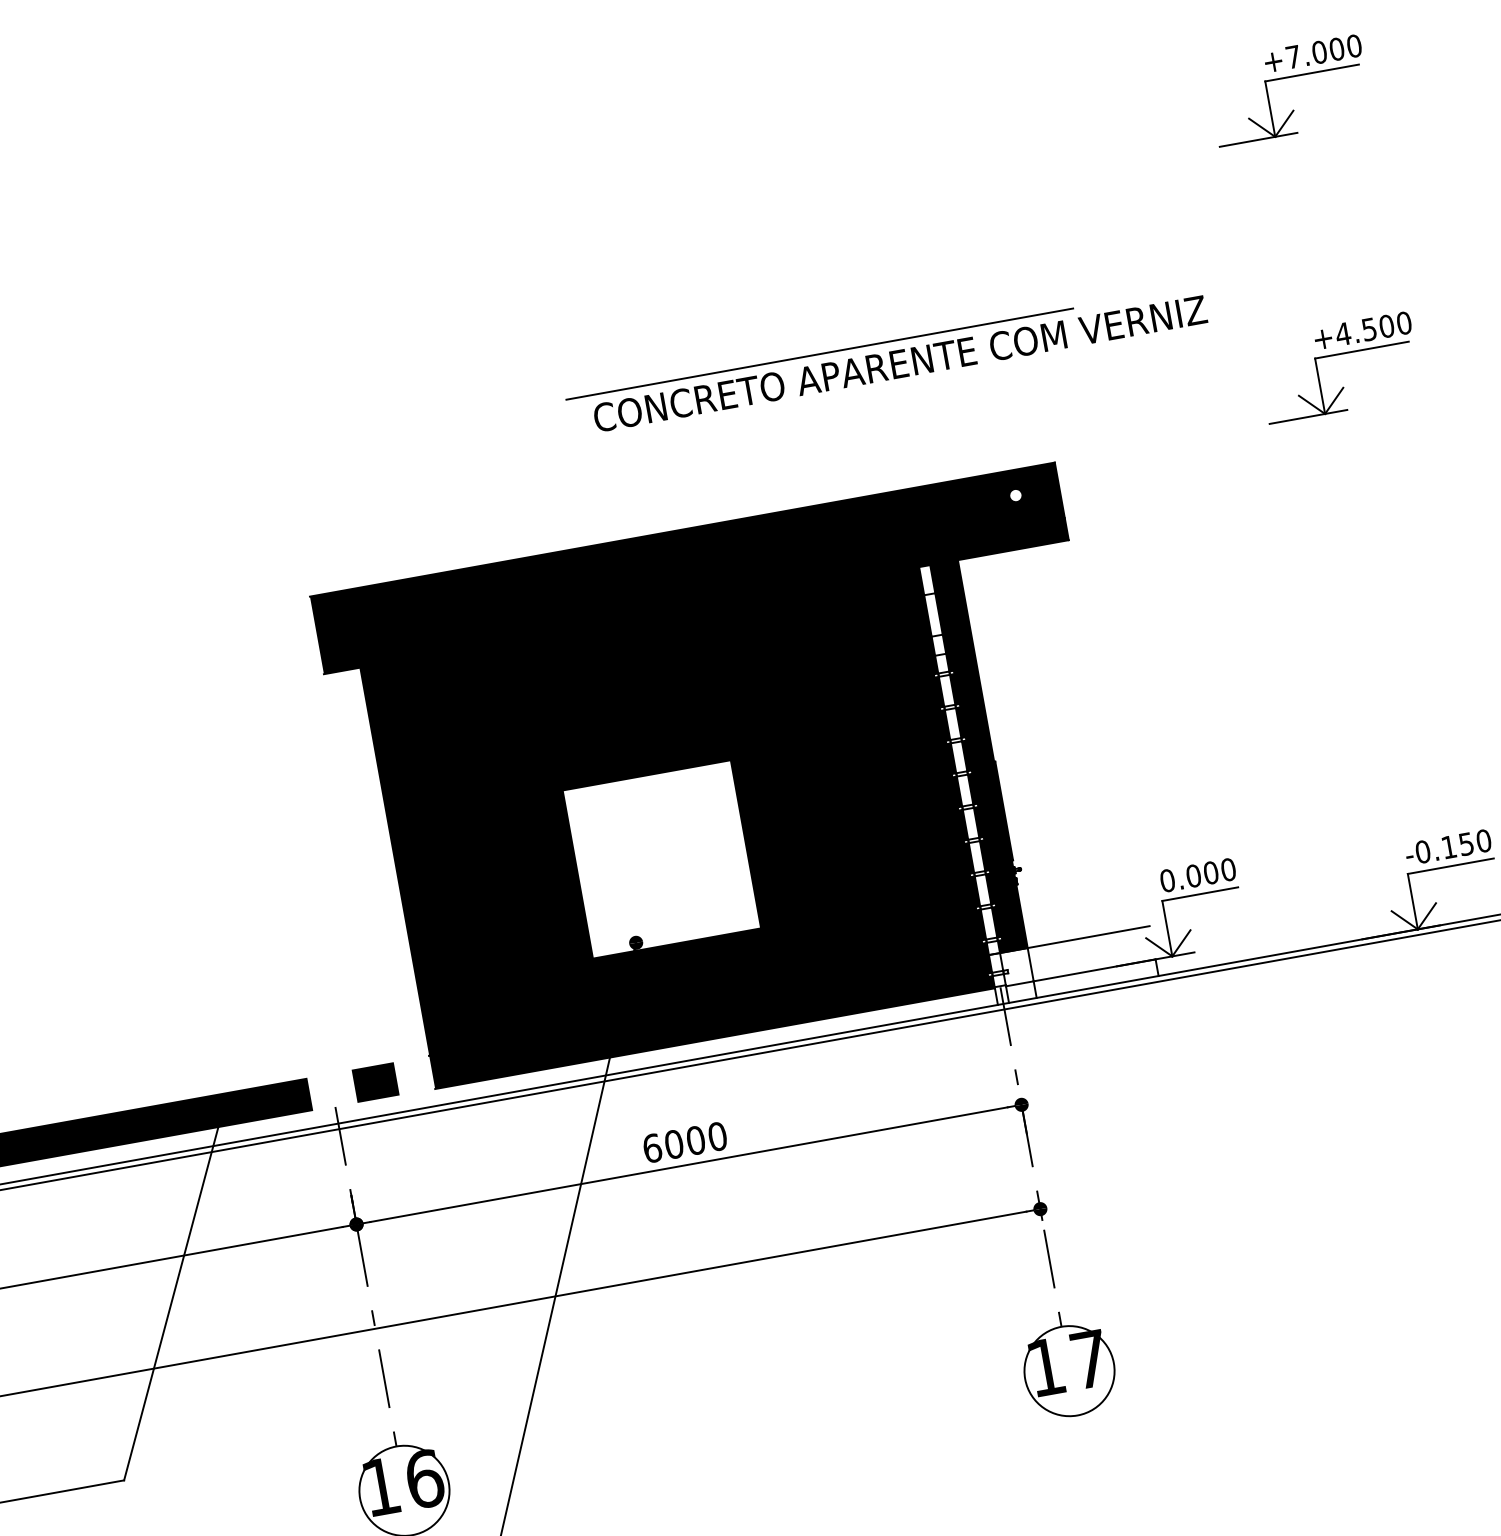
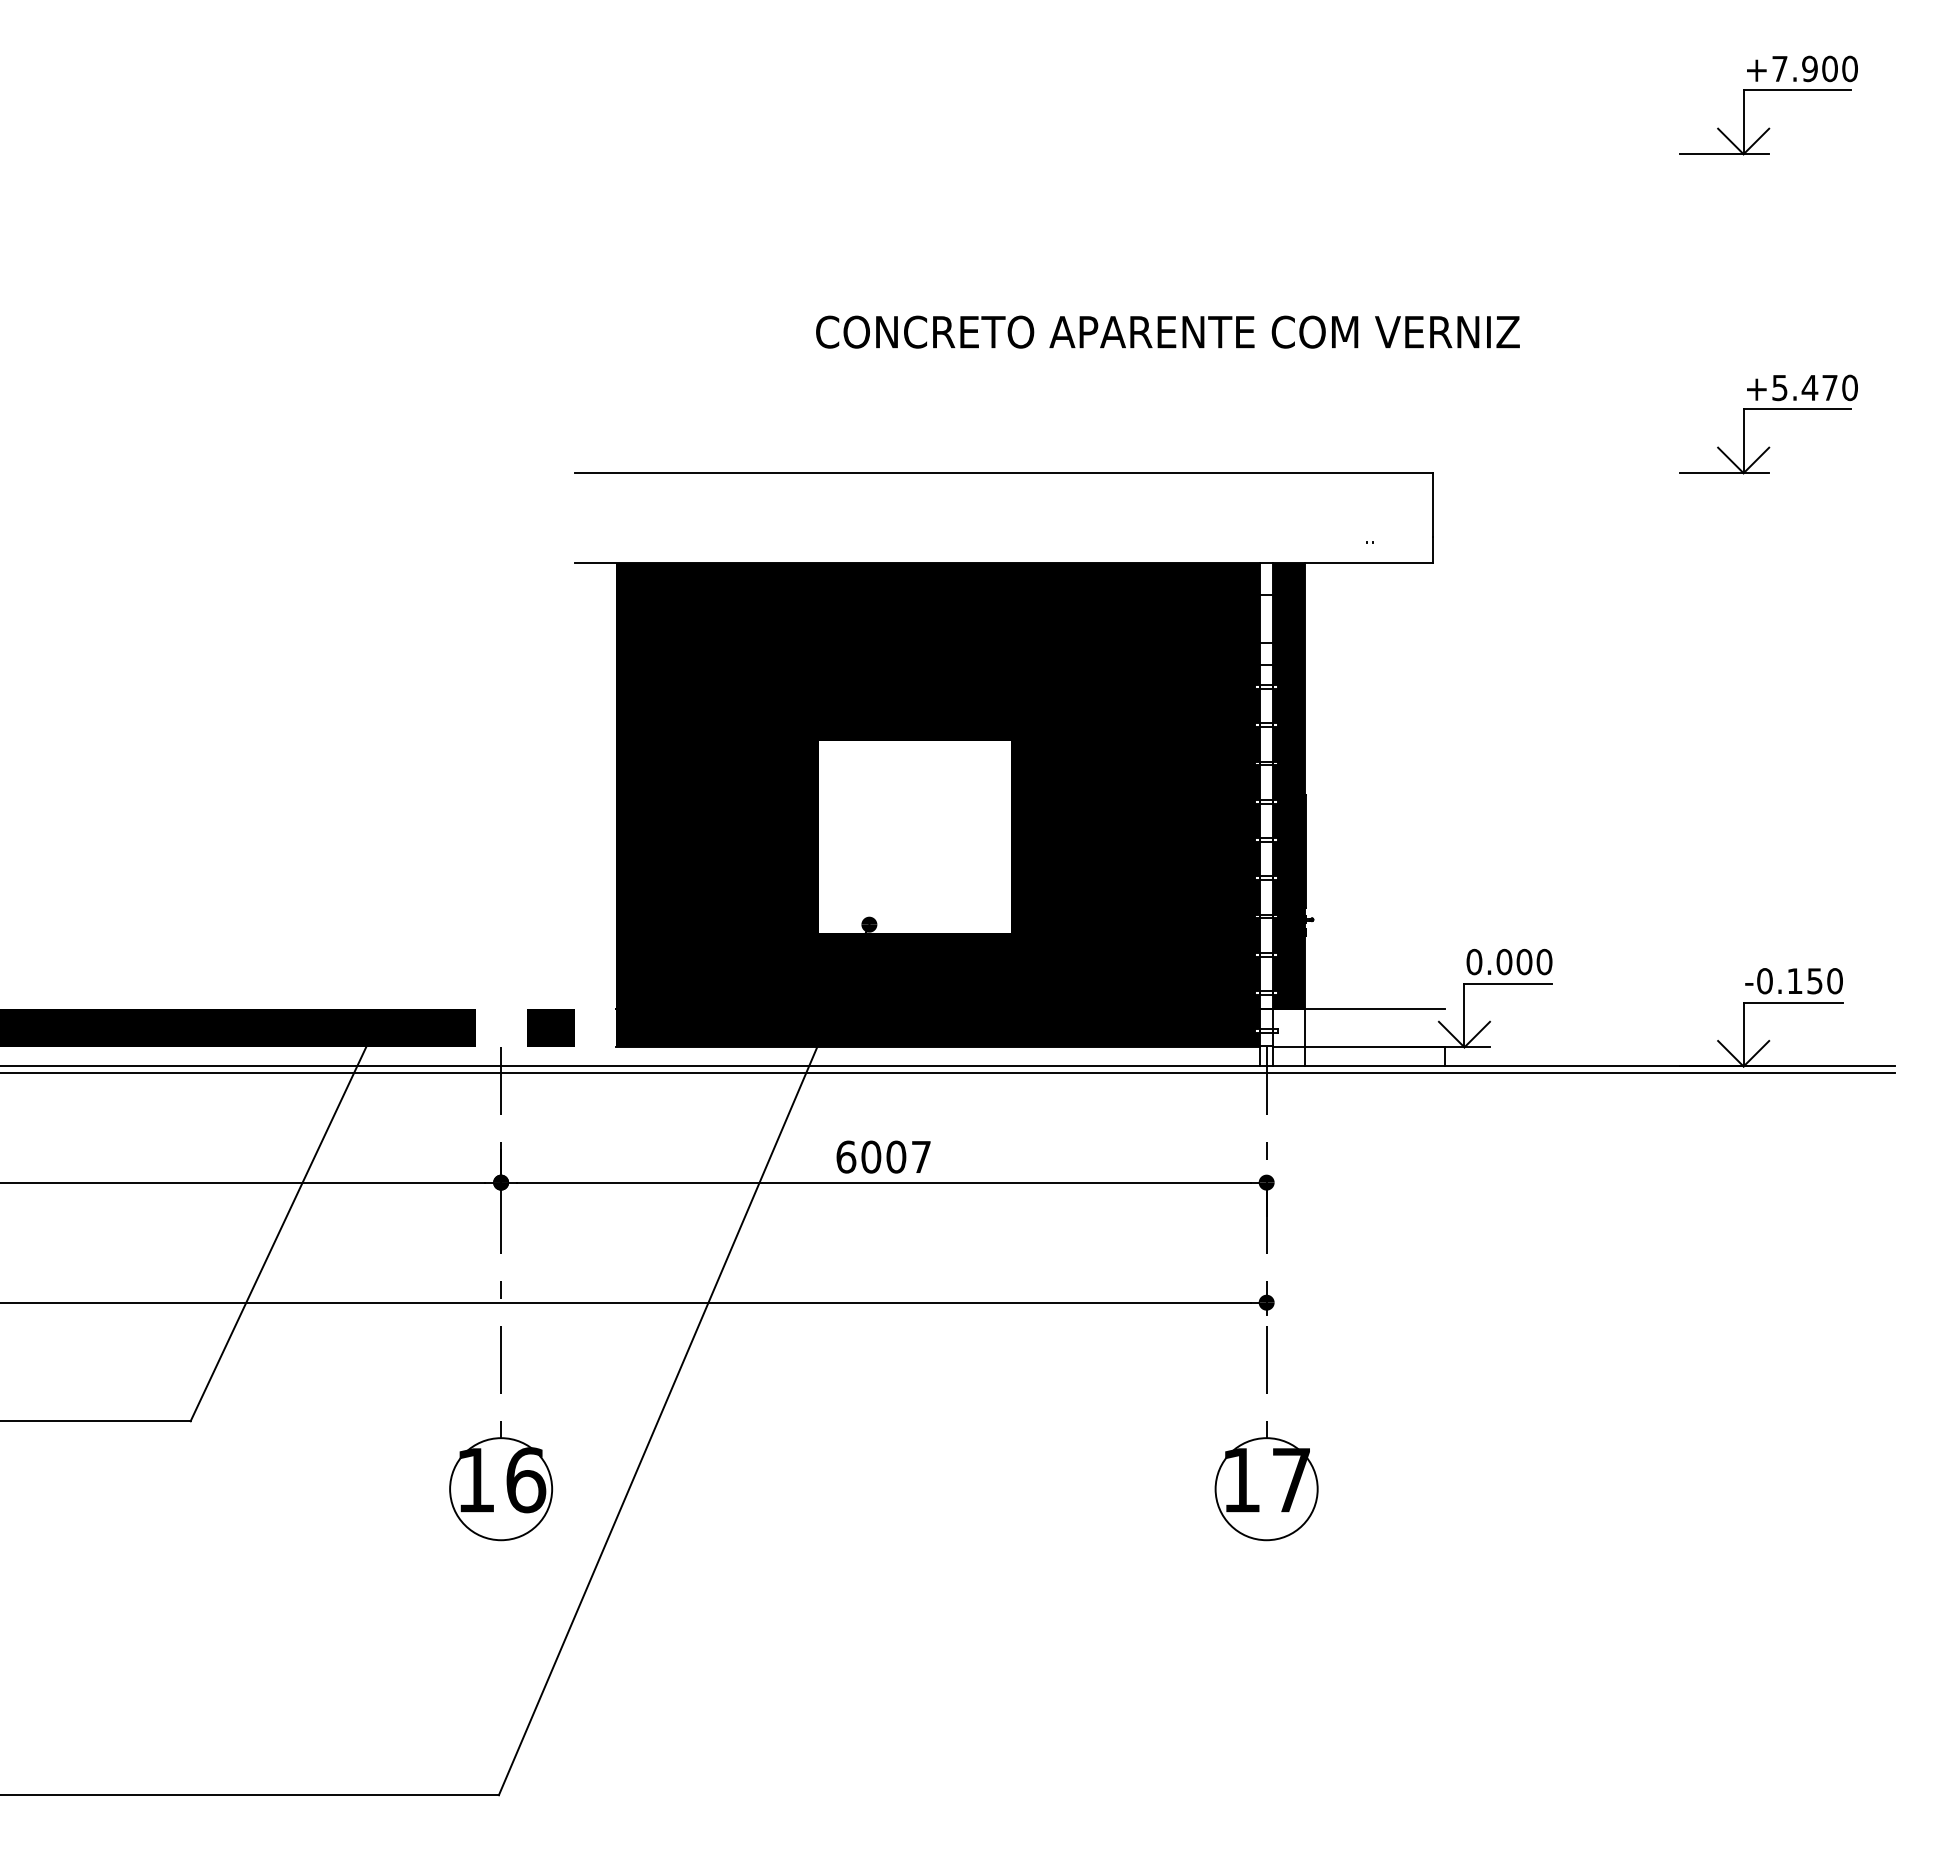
text: (1319, 52) -> (1809, 69), +7.000 -> +7.900
text: (1364, 329) -> (1804, 387), +4.500 -> +5.470
line: (819, 354) -> (1191, 305), removed
text: (899, 363) -> (1167, 331), moved
fill: (689, 568) -> (1003, 517), removed
text: (717, 1136) -> (921, 1156), 6000 -> 6007

